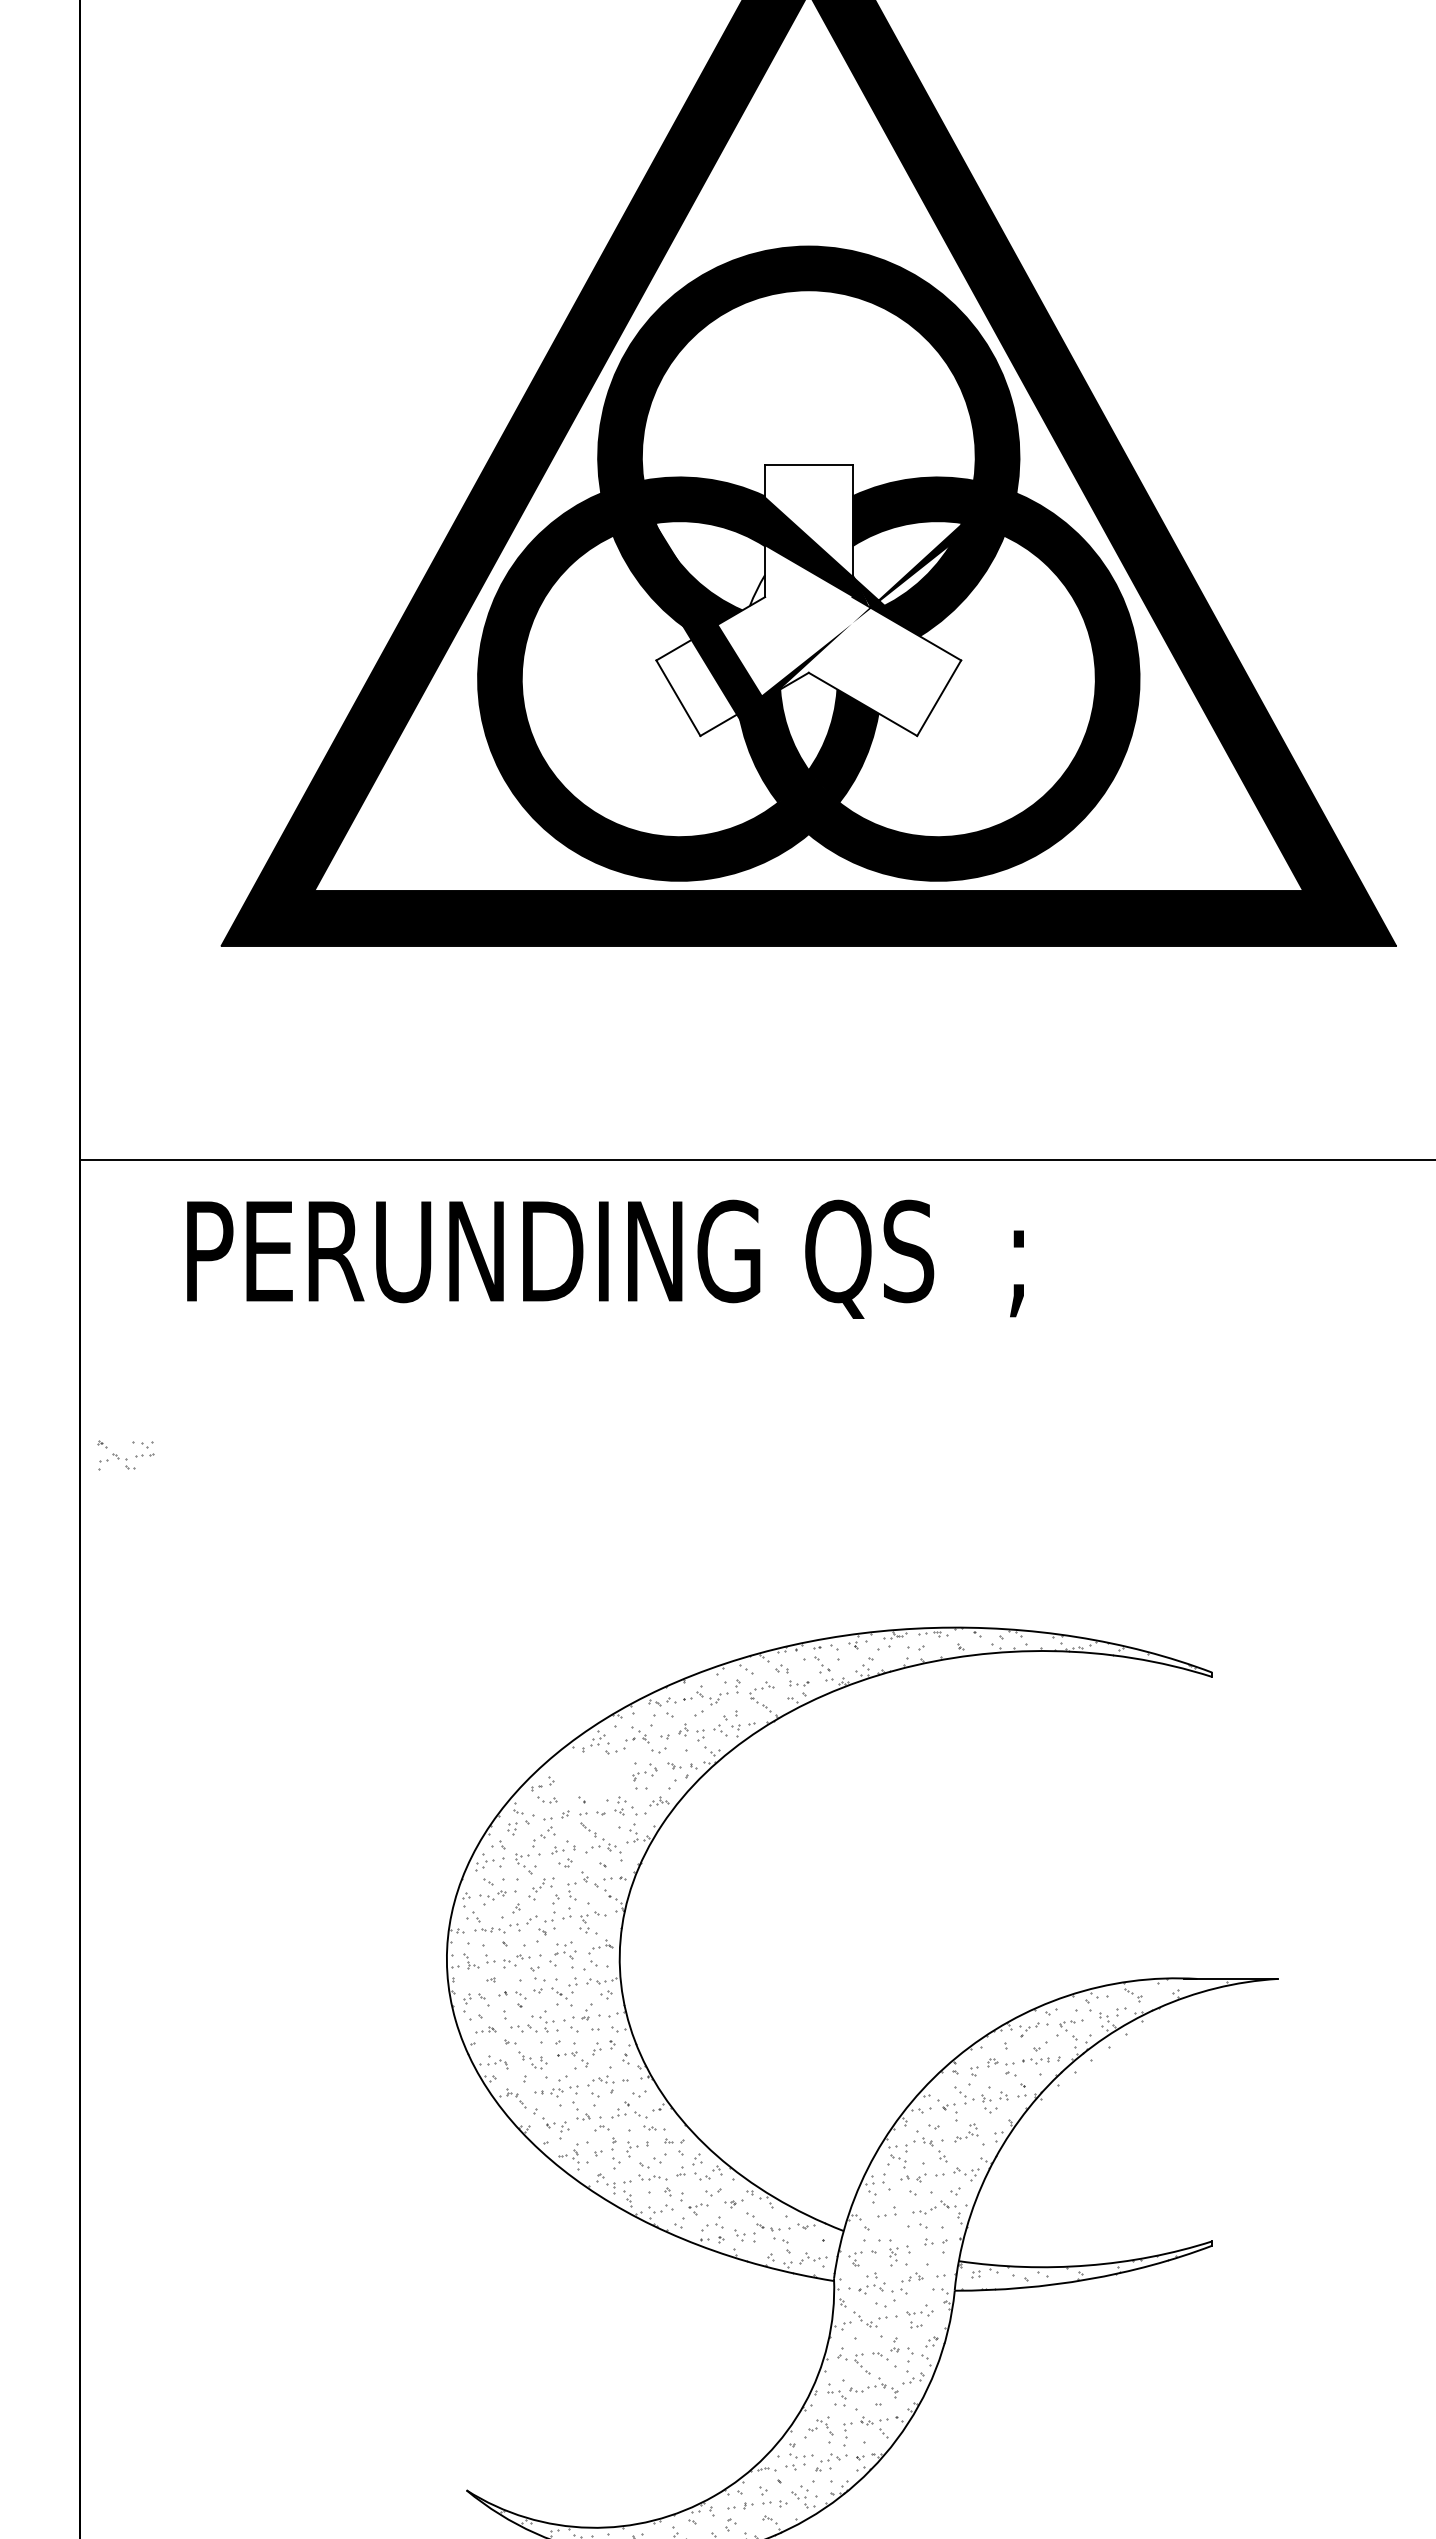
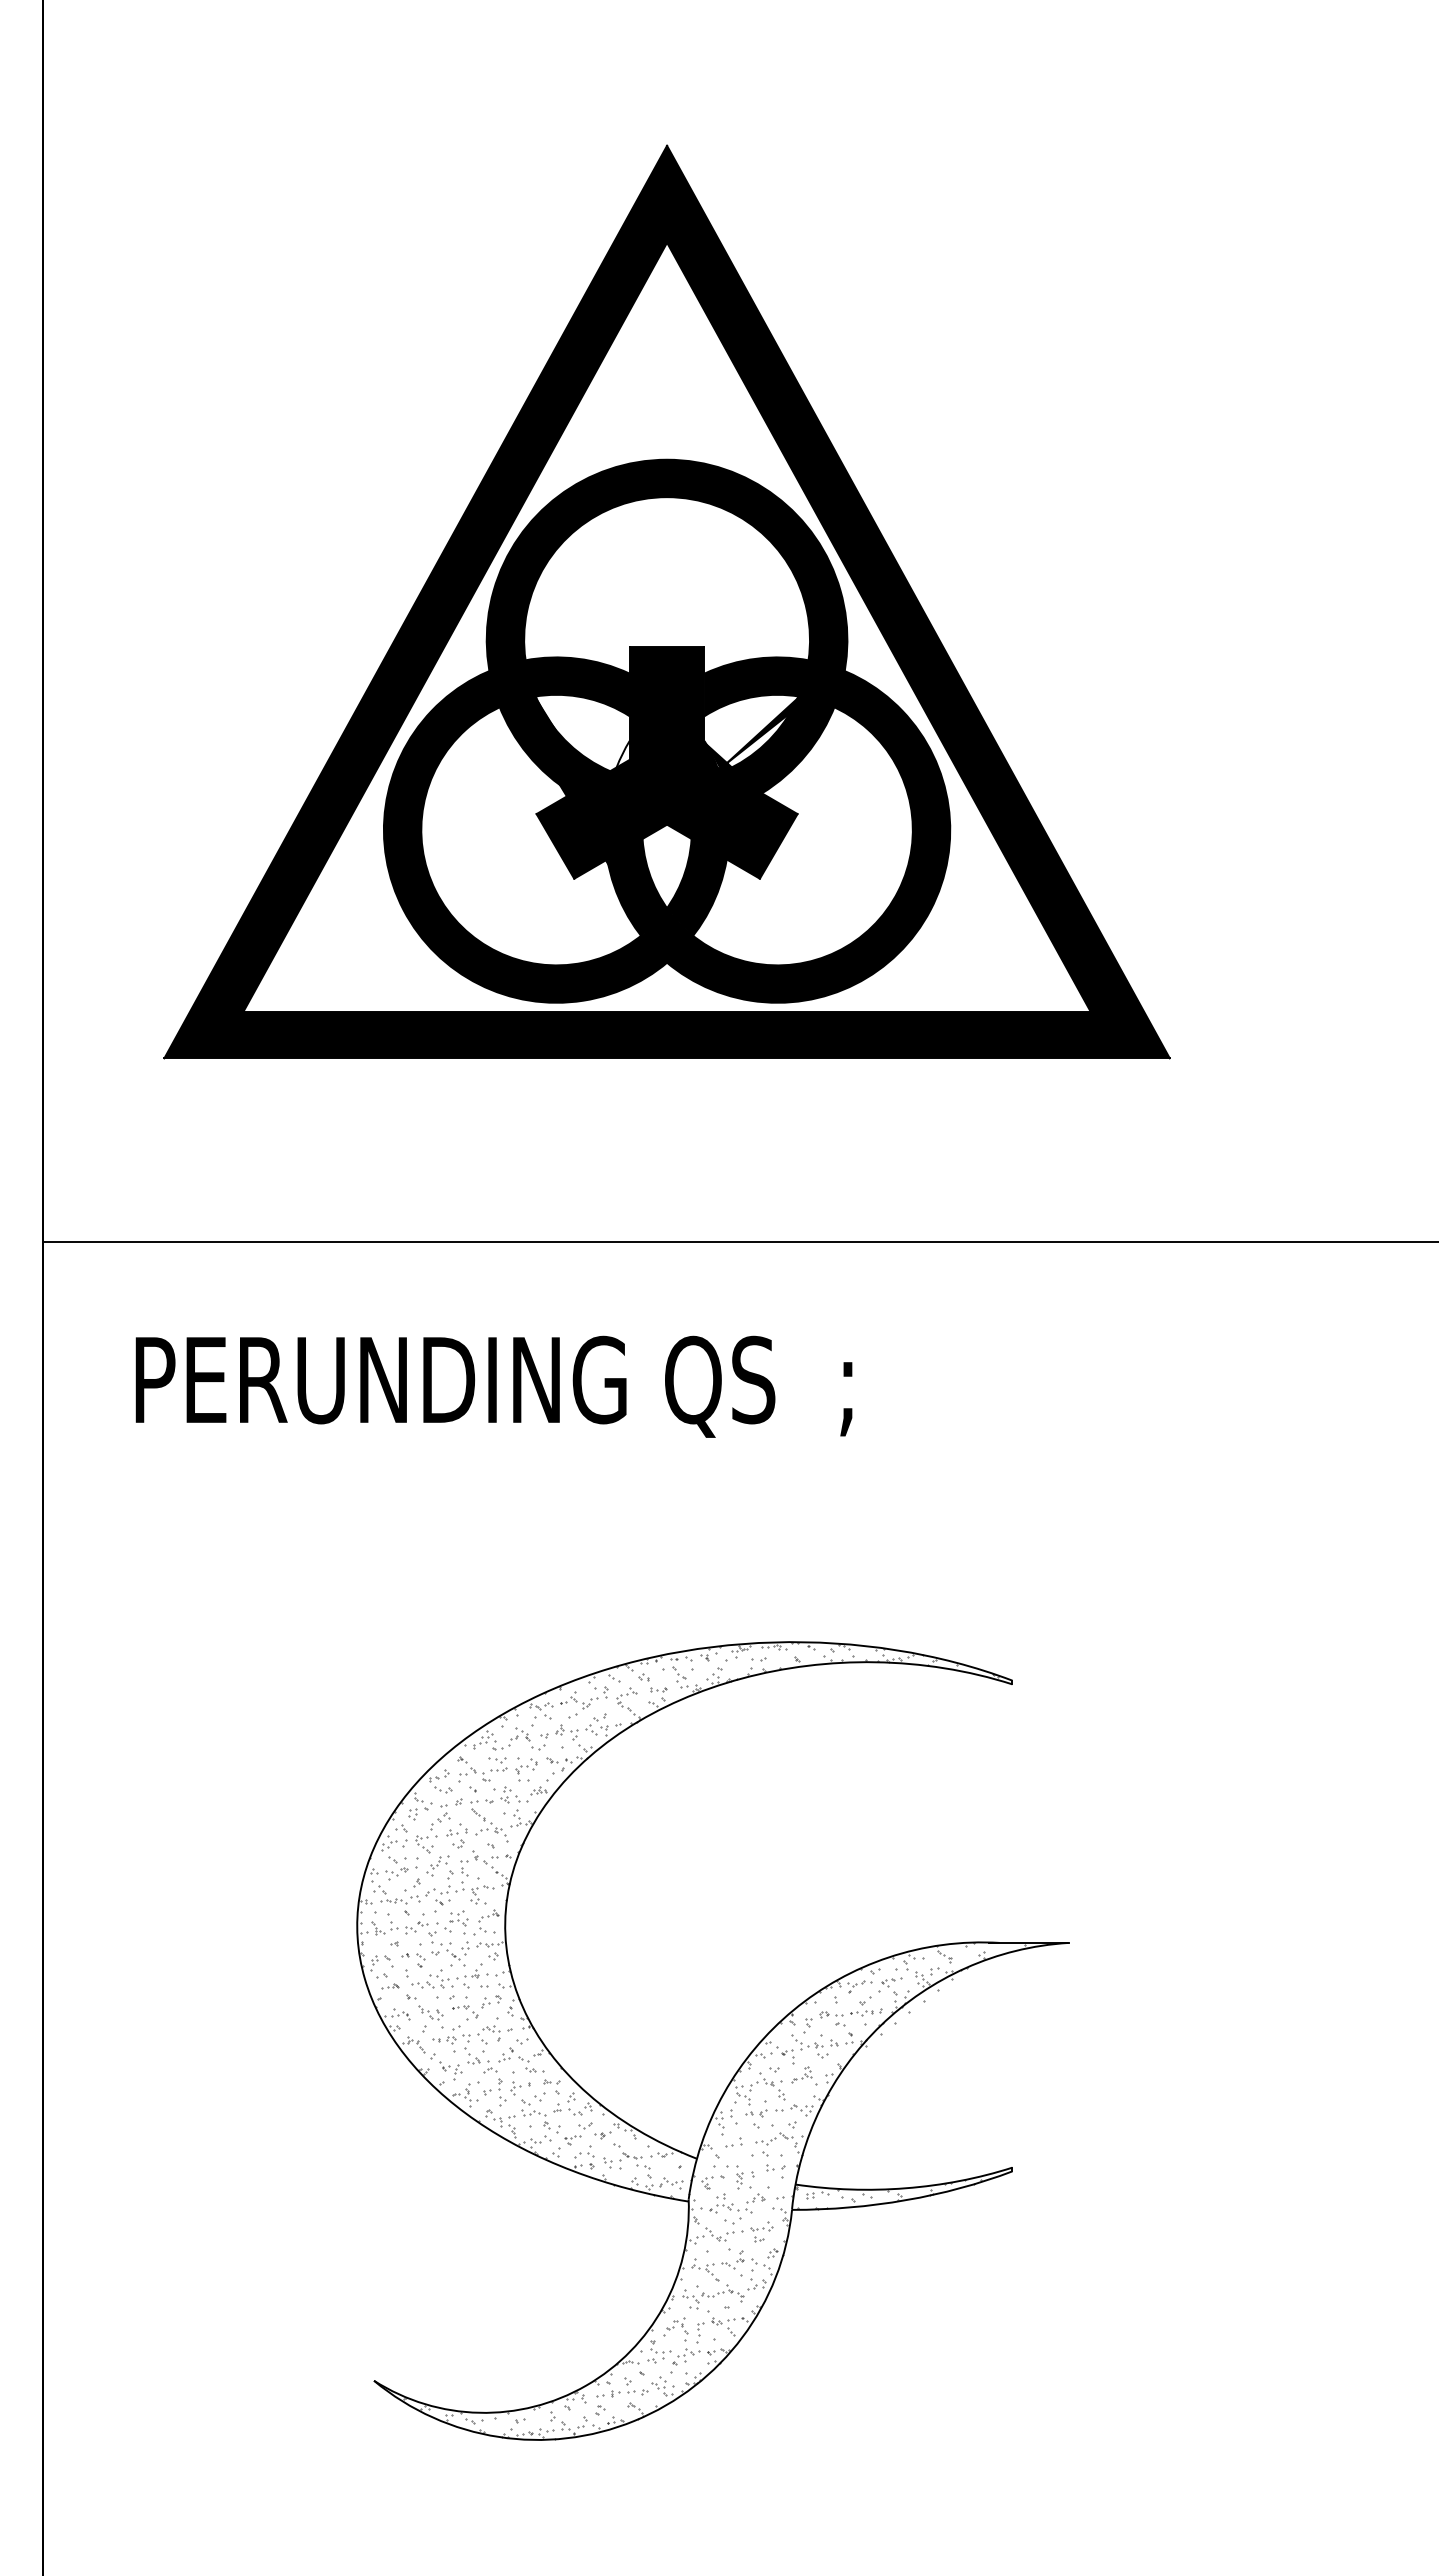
fill: (808, 600) -> (666, 762), added
text: (604, 1258) -> (493, 1386), moved
part: (126, 1455) -> (482, 1769), moved

